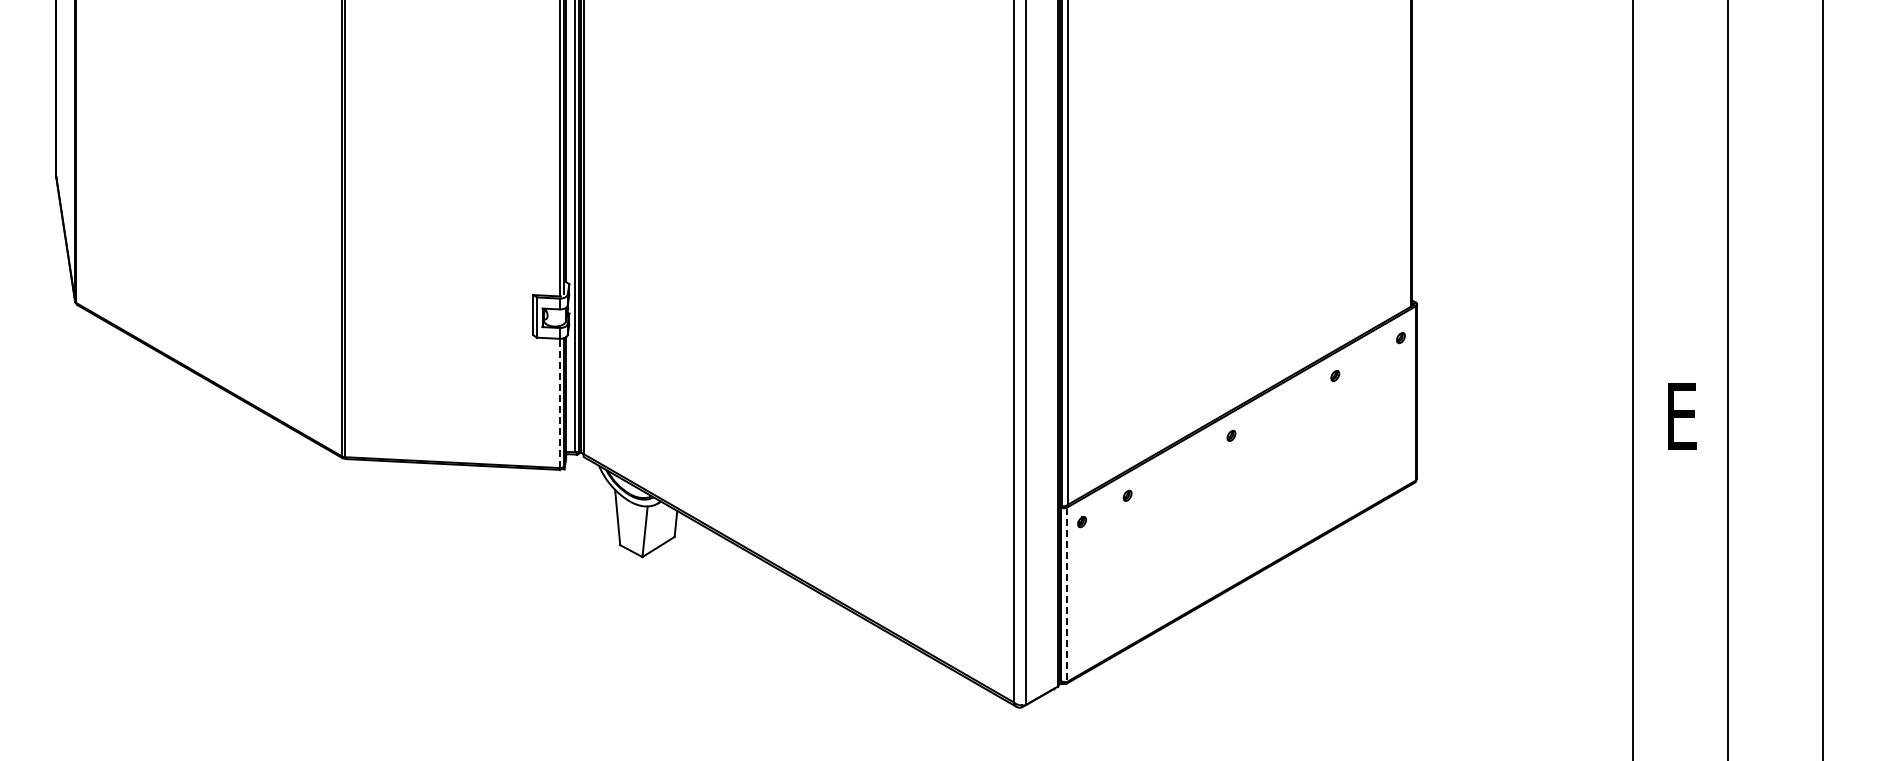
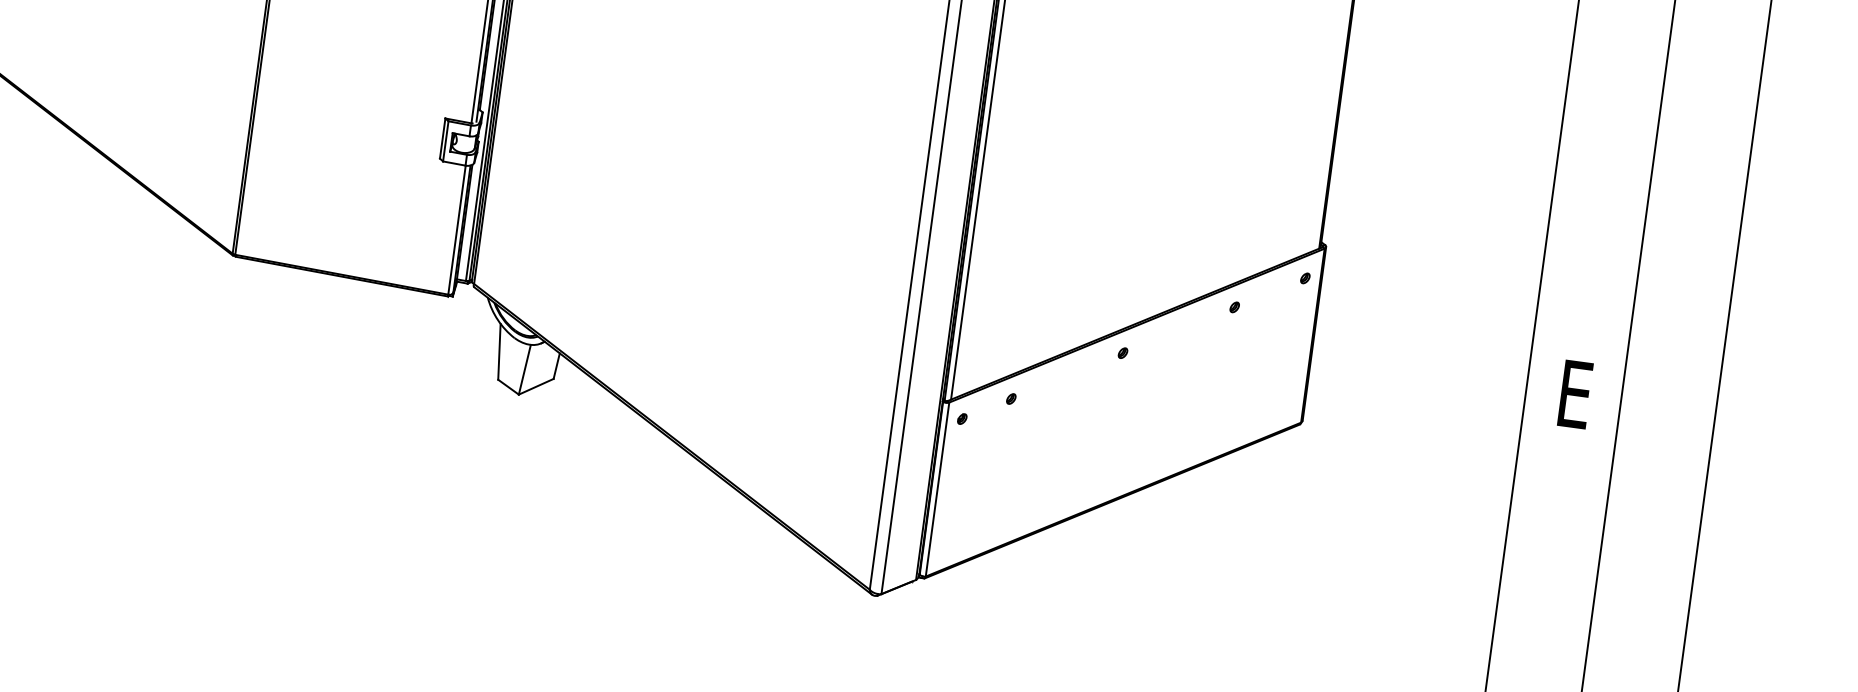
line: (559, 403) -> (456, 230), dashed -> solid
line: (1067, 595) -> (937, 490), dashed -> solid

